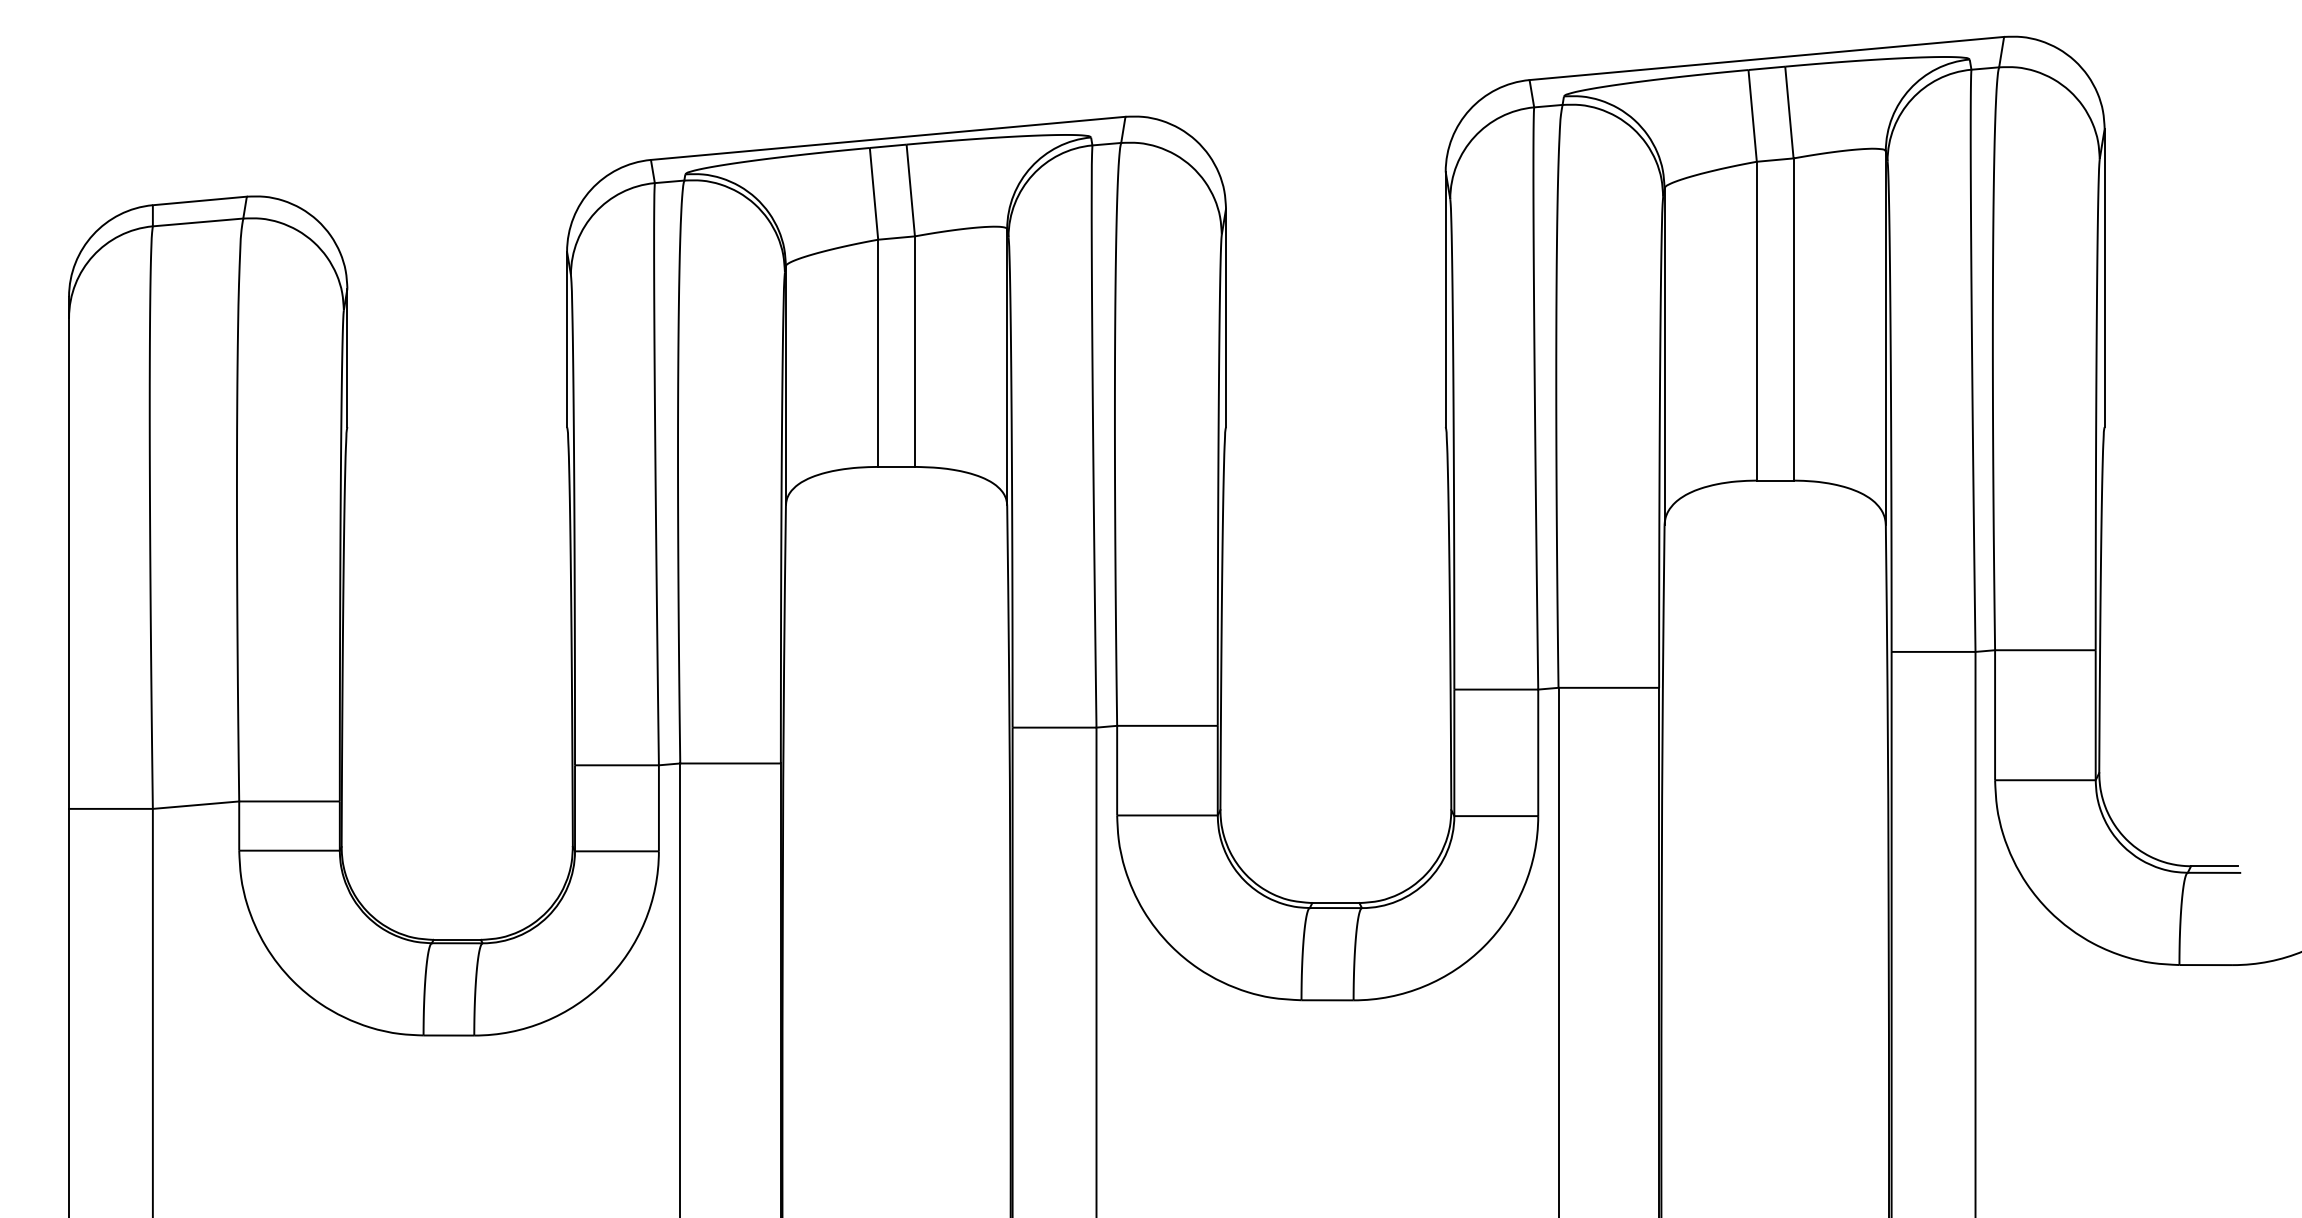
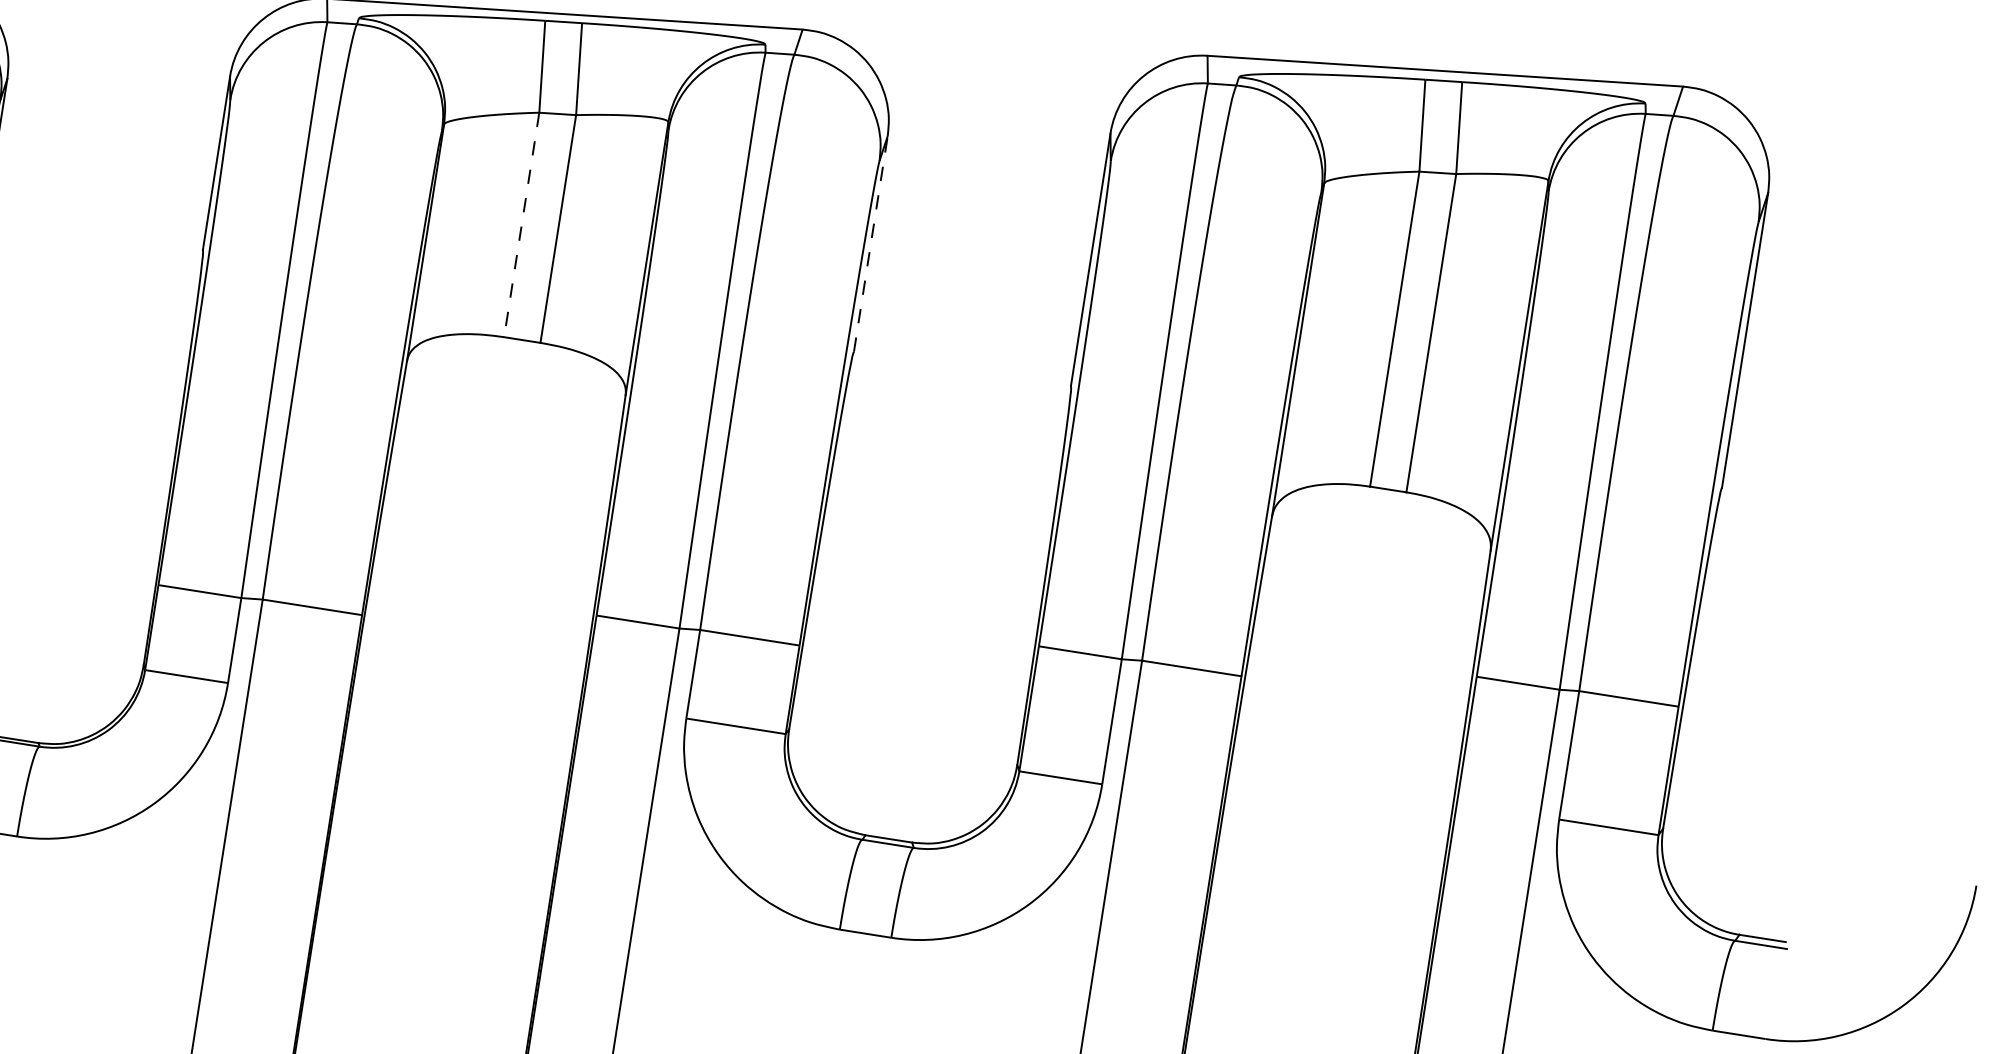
line: (1226, 317) -> (871, 243), solid -> dashed
line: (878, 353) -> (522, 225), solid -> dashed

